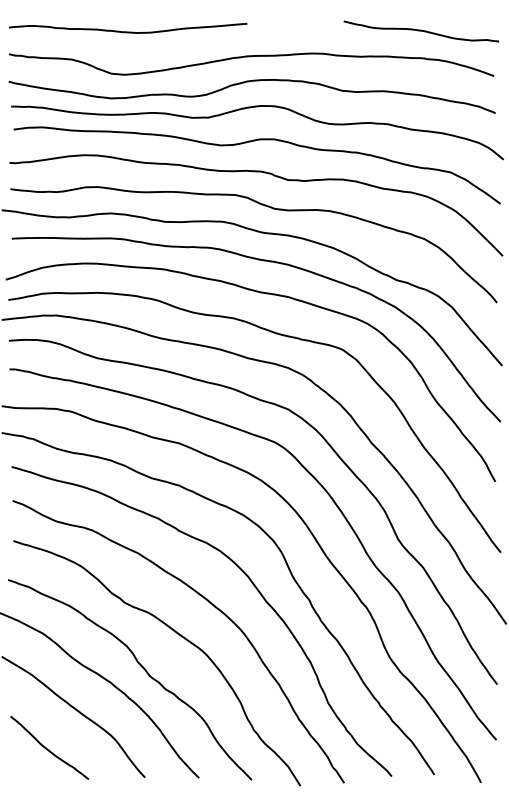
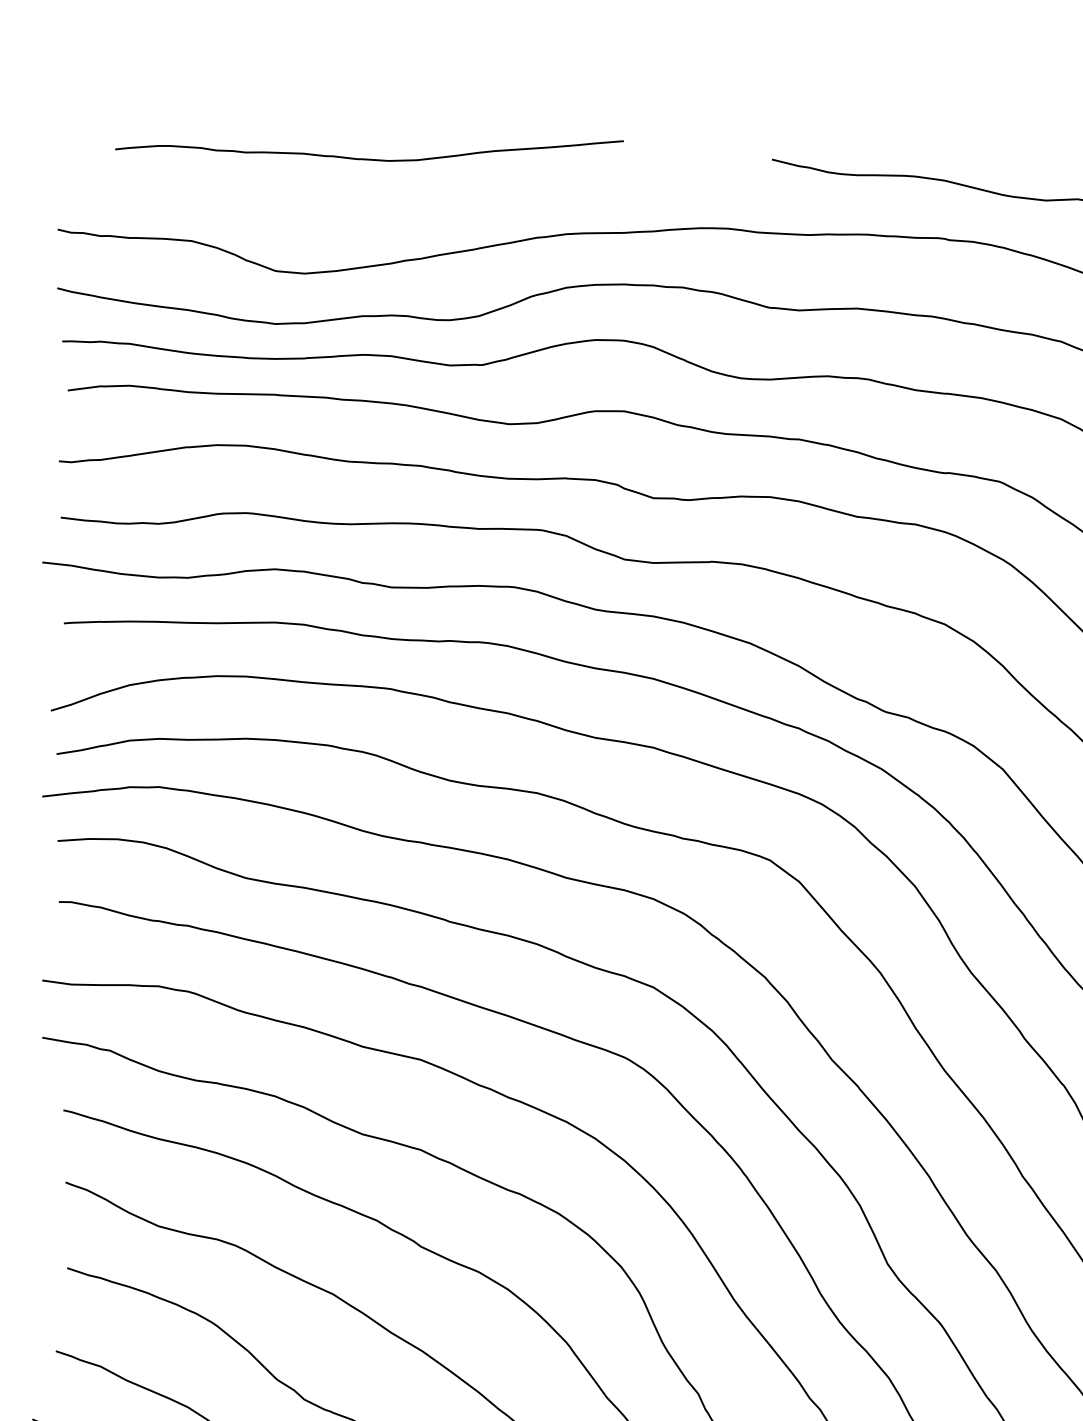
curve: (128, 31) -> (370, 157), moved

